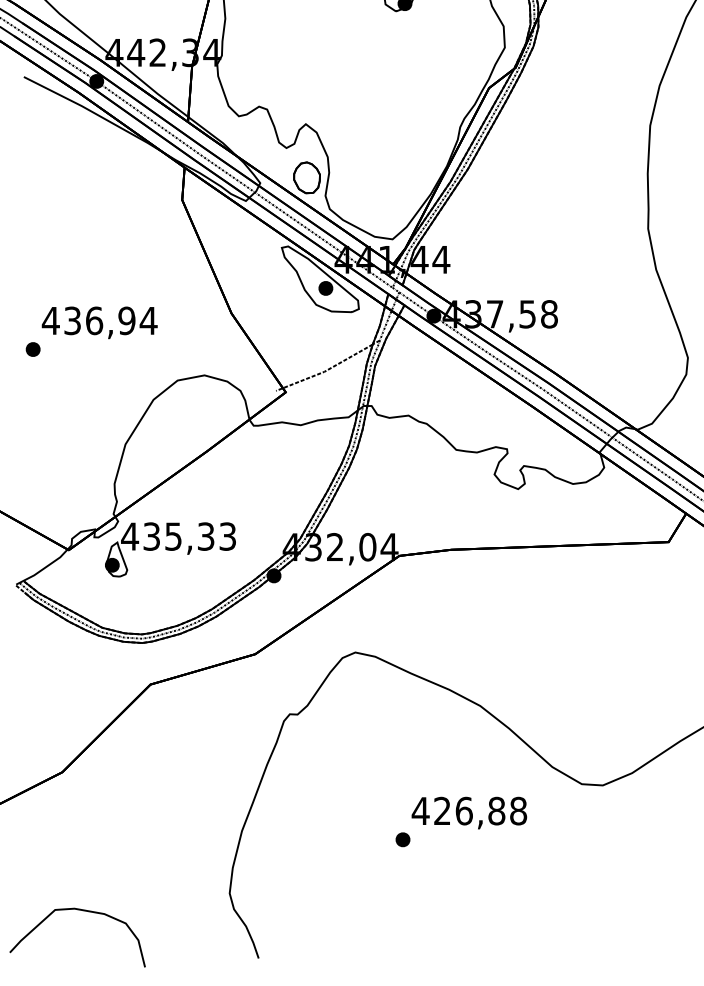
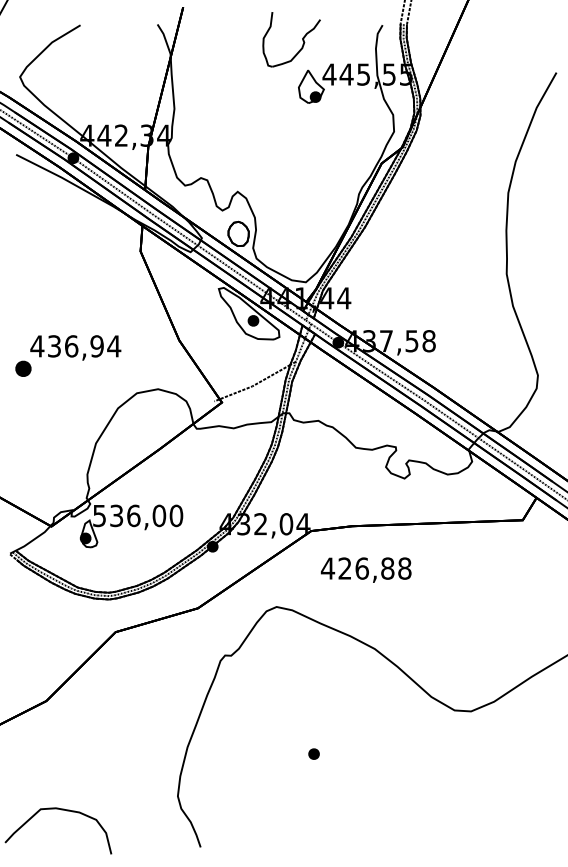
part: (33, 349) -> (23, 368), size x1.4
text: (178, 536) -> (137, 515), 435,33 -> 536,00
text: (468, 812) -> (365, 569), moved

